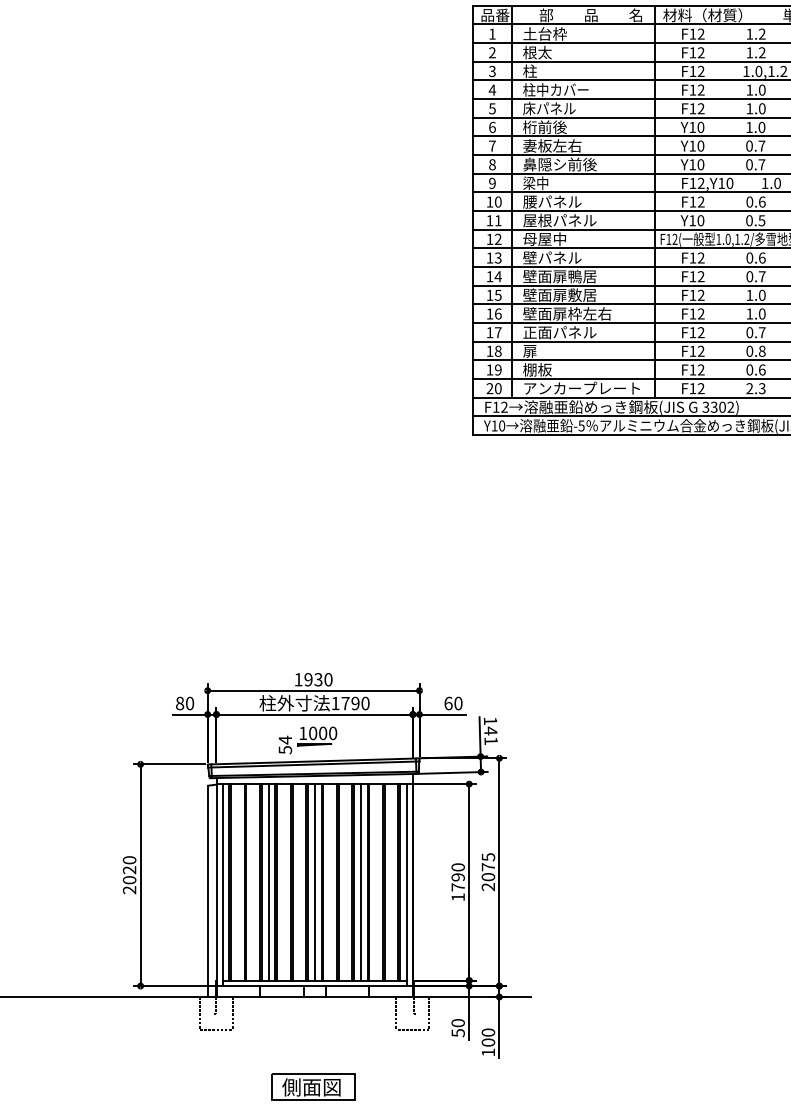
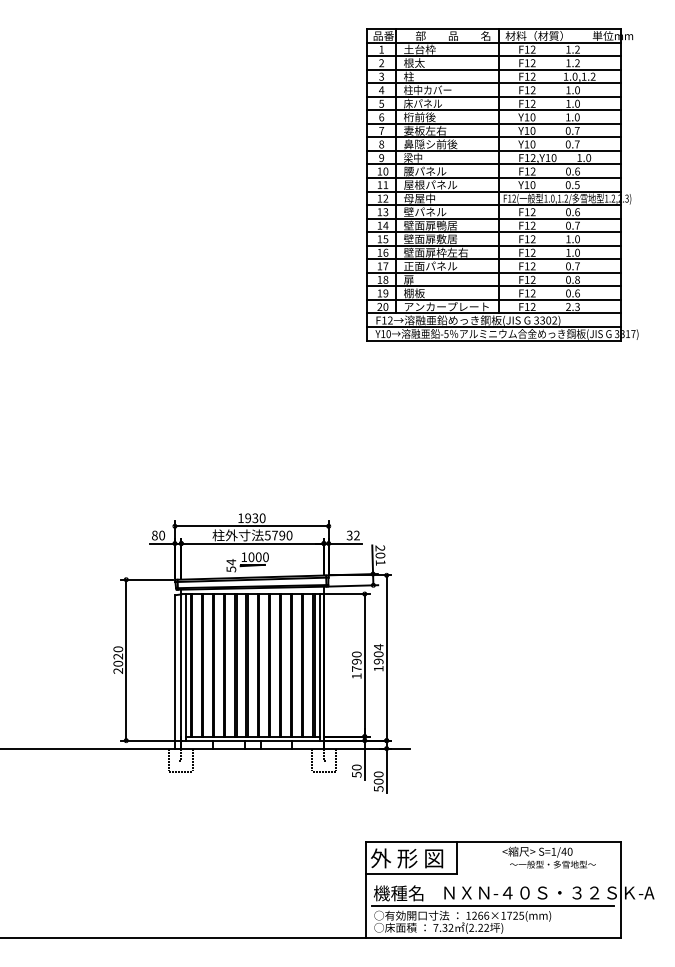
text: (335, 703) -> (267, 535), 1790 -> 5790
text: (452, 703) -> (352, 535), 60 -> 32
text: (490, 725) -> (380, 551), 141 -> 201
text: (488, 871) -> (378, 657), 2075 -> 1904
line: (269, 882) -> (219, 665), removed
line: (314, 882) -> (252, 665), removed
line: (361, 882) -> (286, 665), removed
text: (488, 1051) -> (378, 788), 100 -> 500
part: (313, 1086) -> (251, 813), removed

